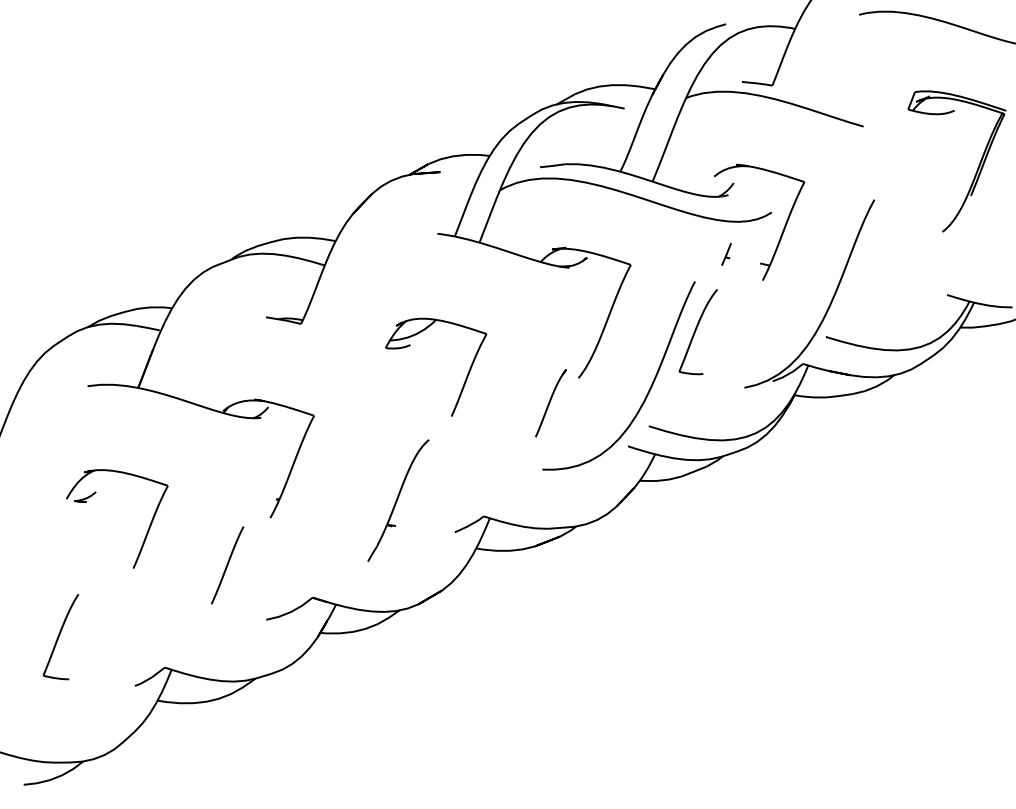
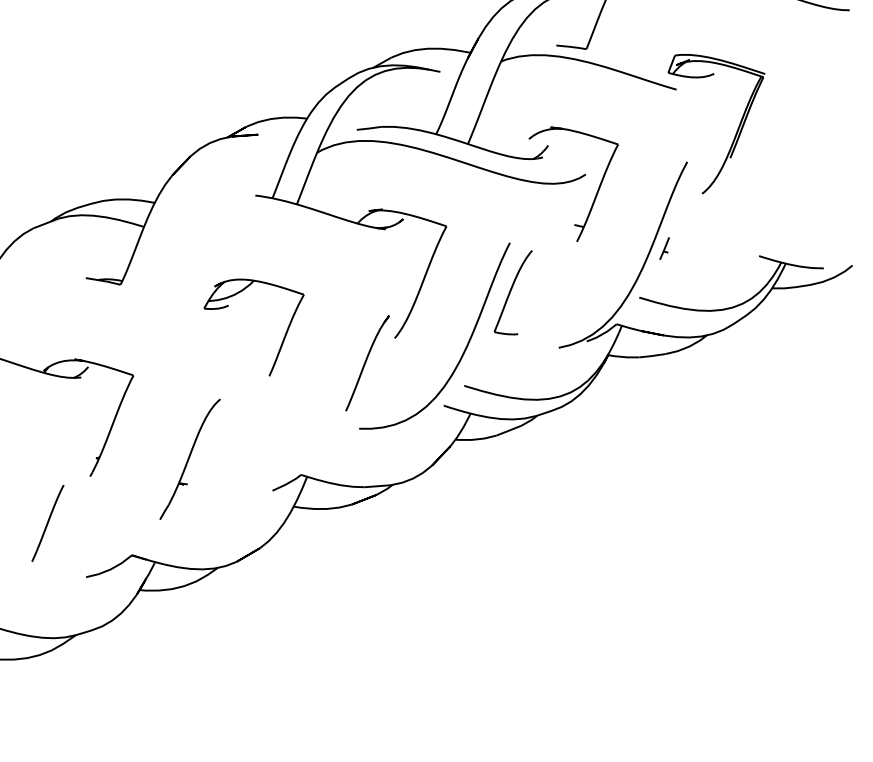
part: (977, 167) -> (736, 130), moved
part: (726, 254) -> (664, 248), moved
part: (550, 402) -> (367, 362), size x1.43
part: (398, 500) -> (190, 459), moved

